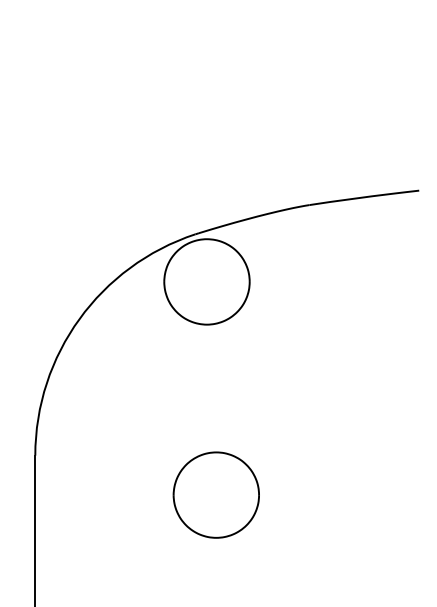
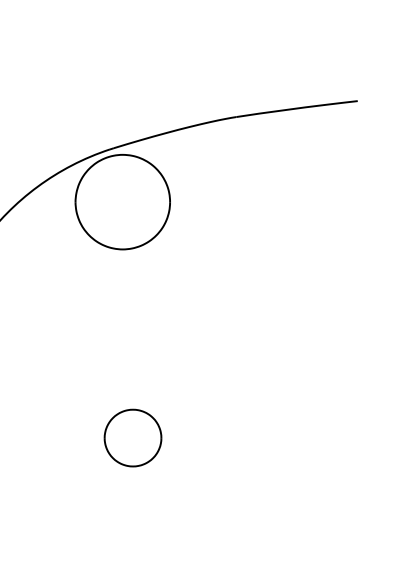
part: (215, 494) -> (132, 437), size x0.6

